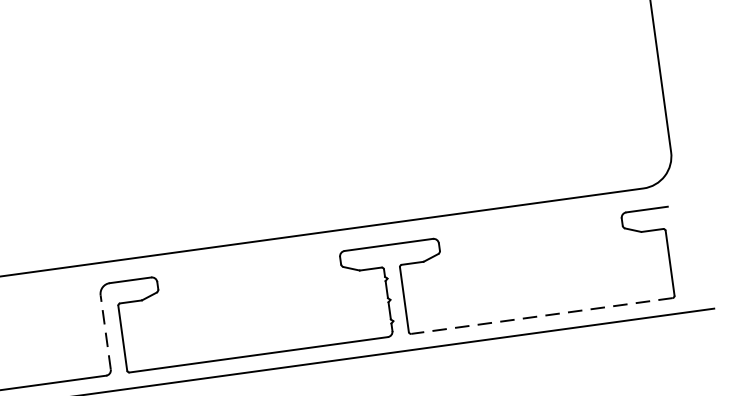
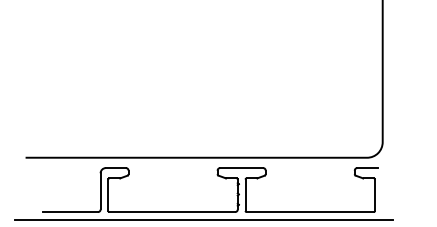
line: (542, 316) -> (310, 212), dashed -> solid
line: (105, 330) -> (100, 190), dashed -> solid

